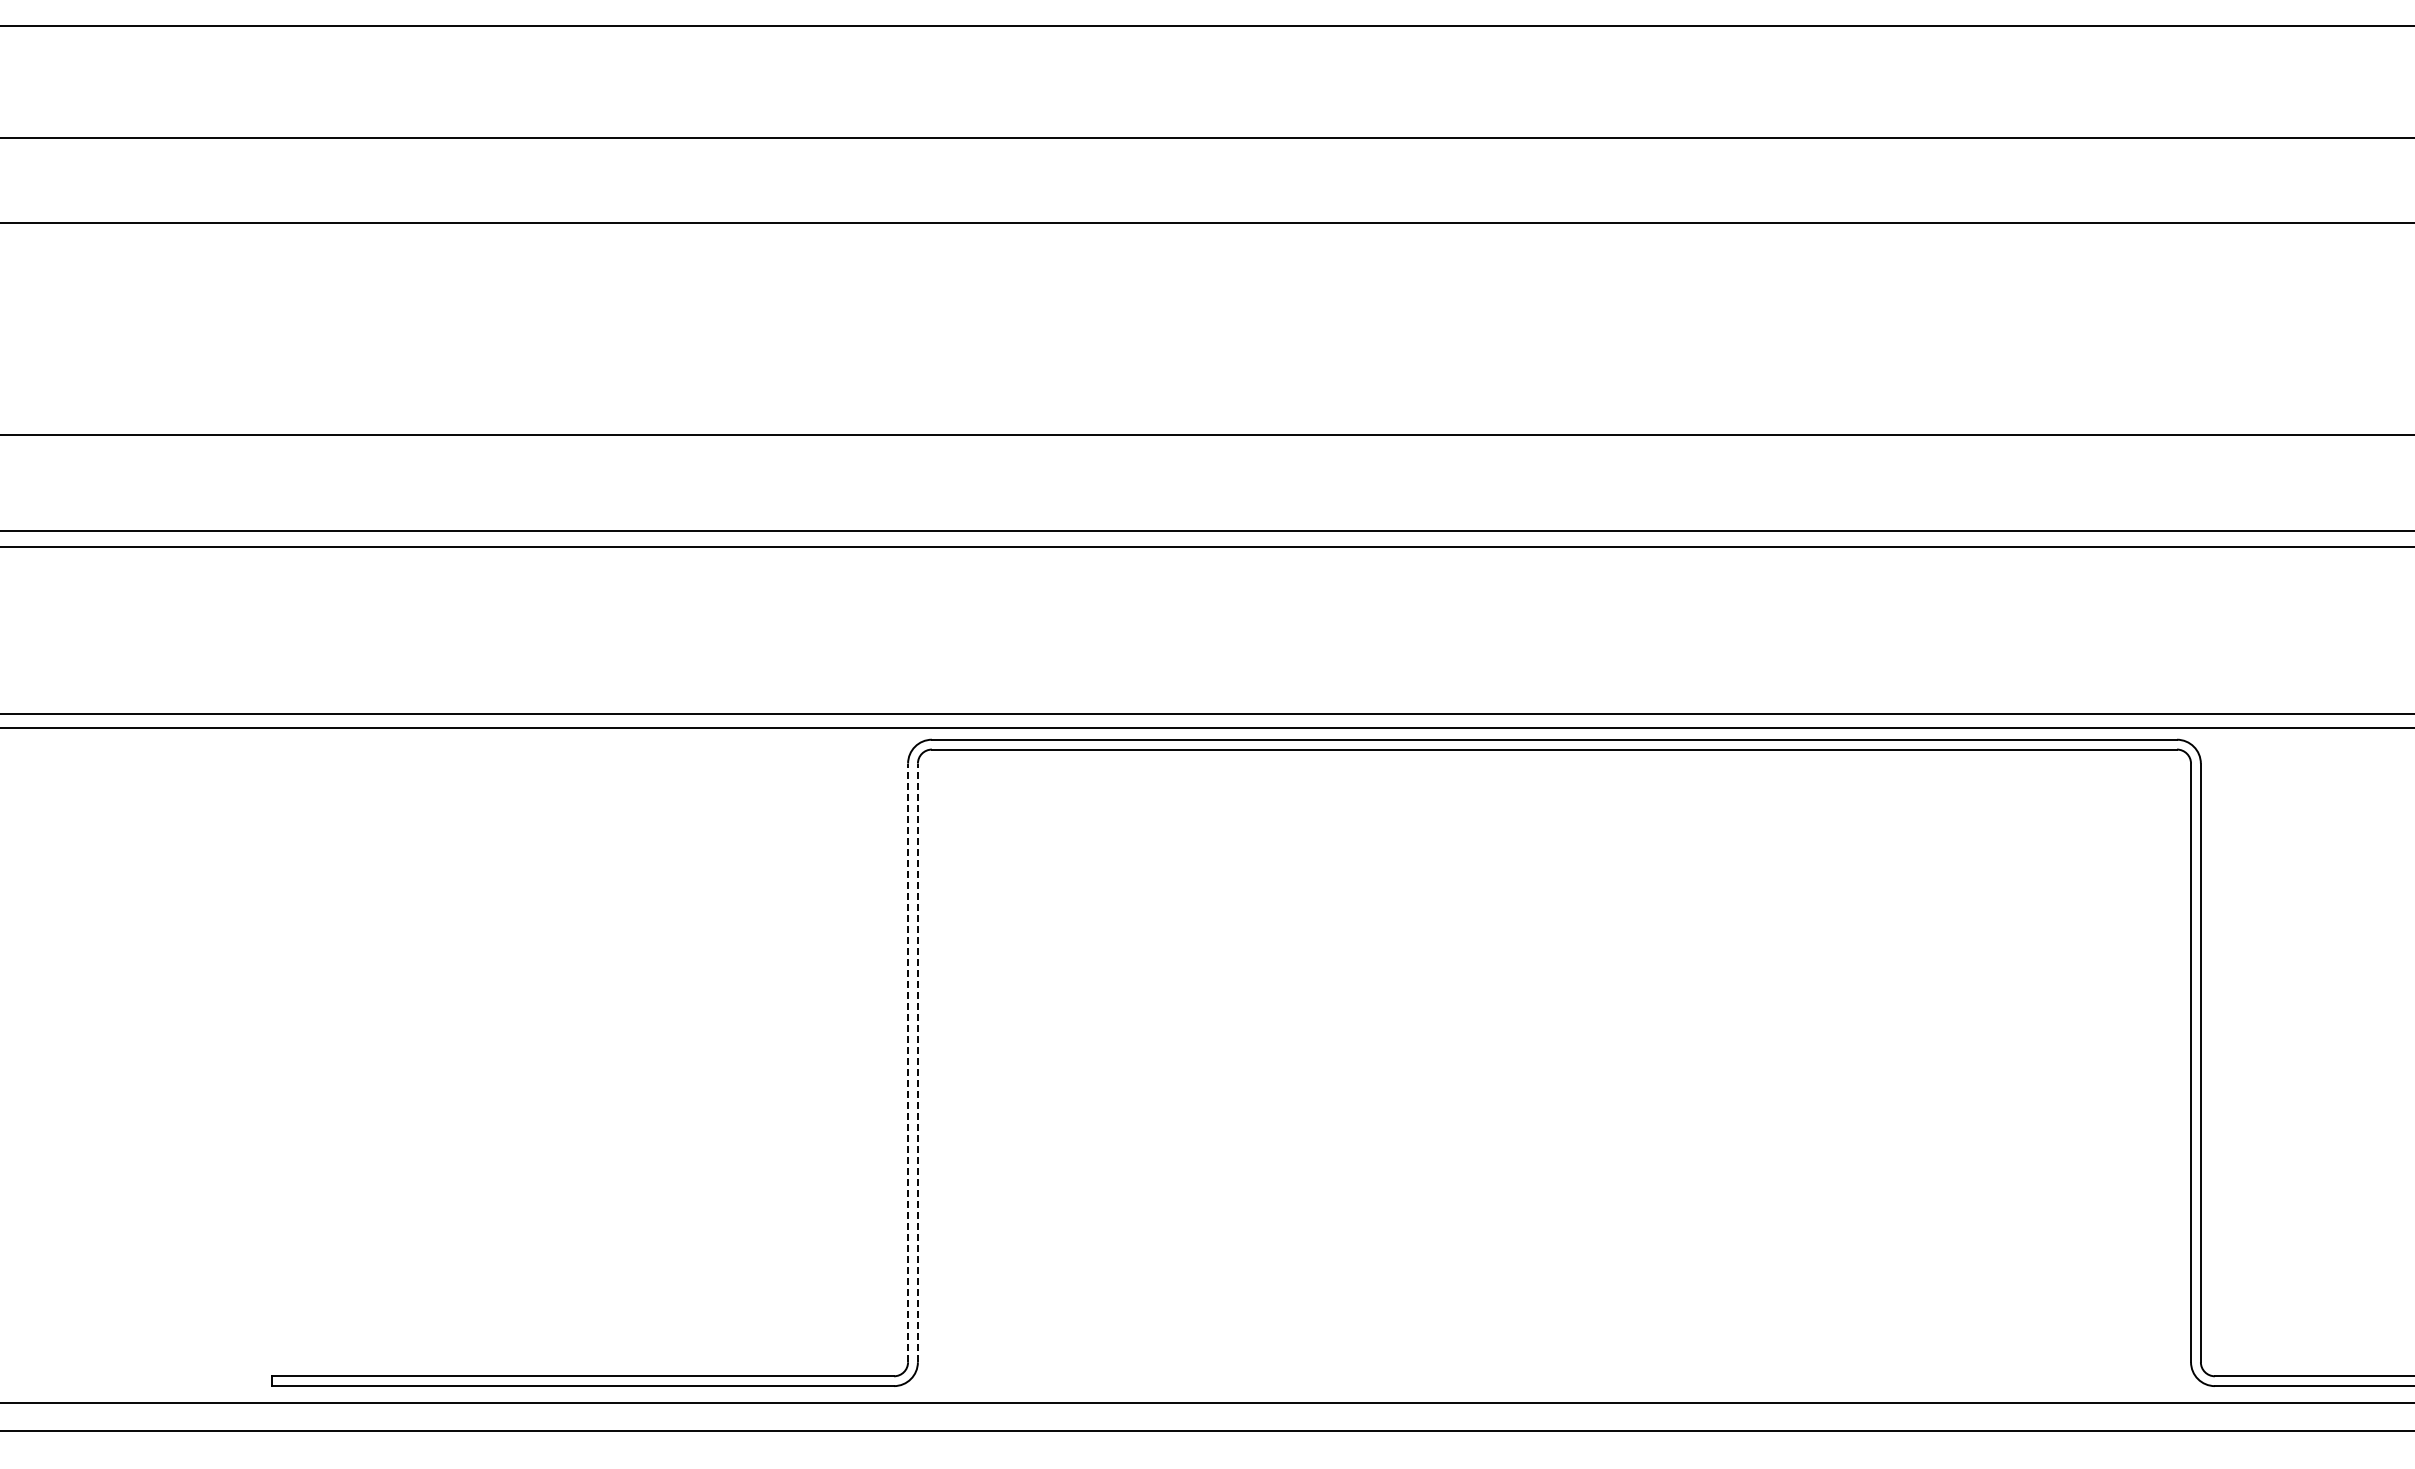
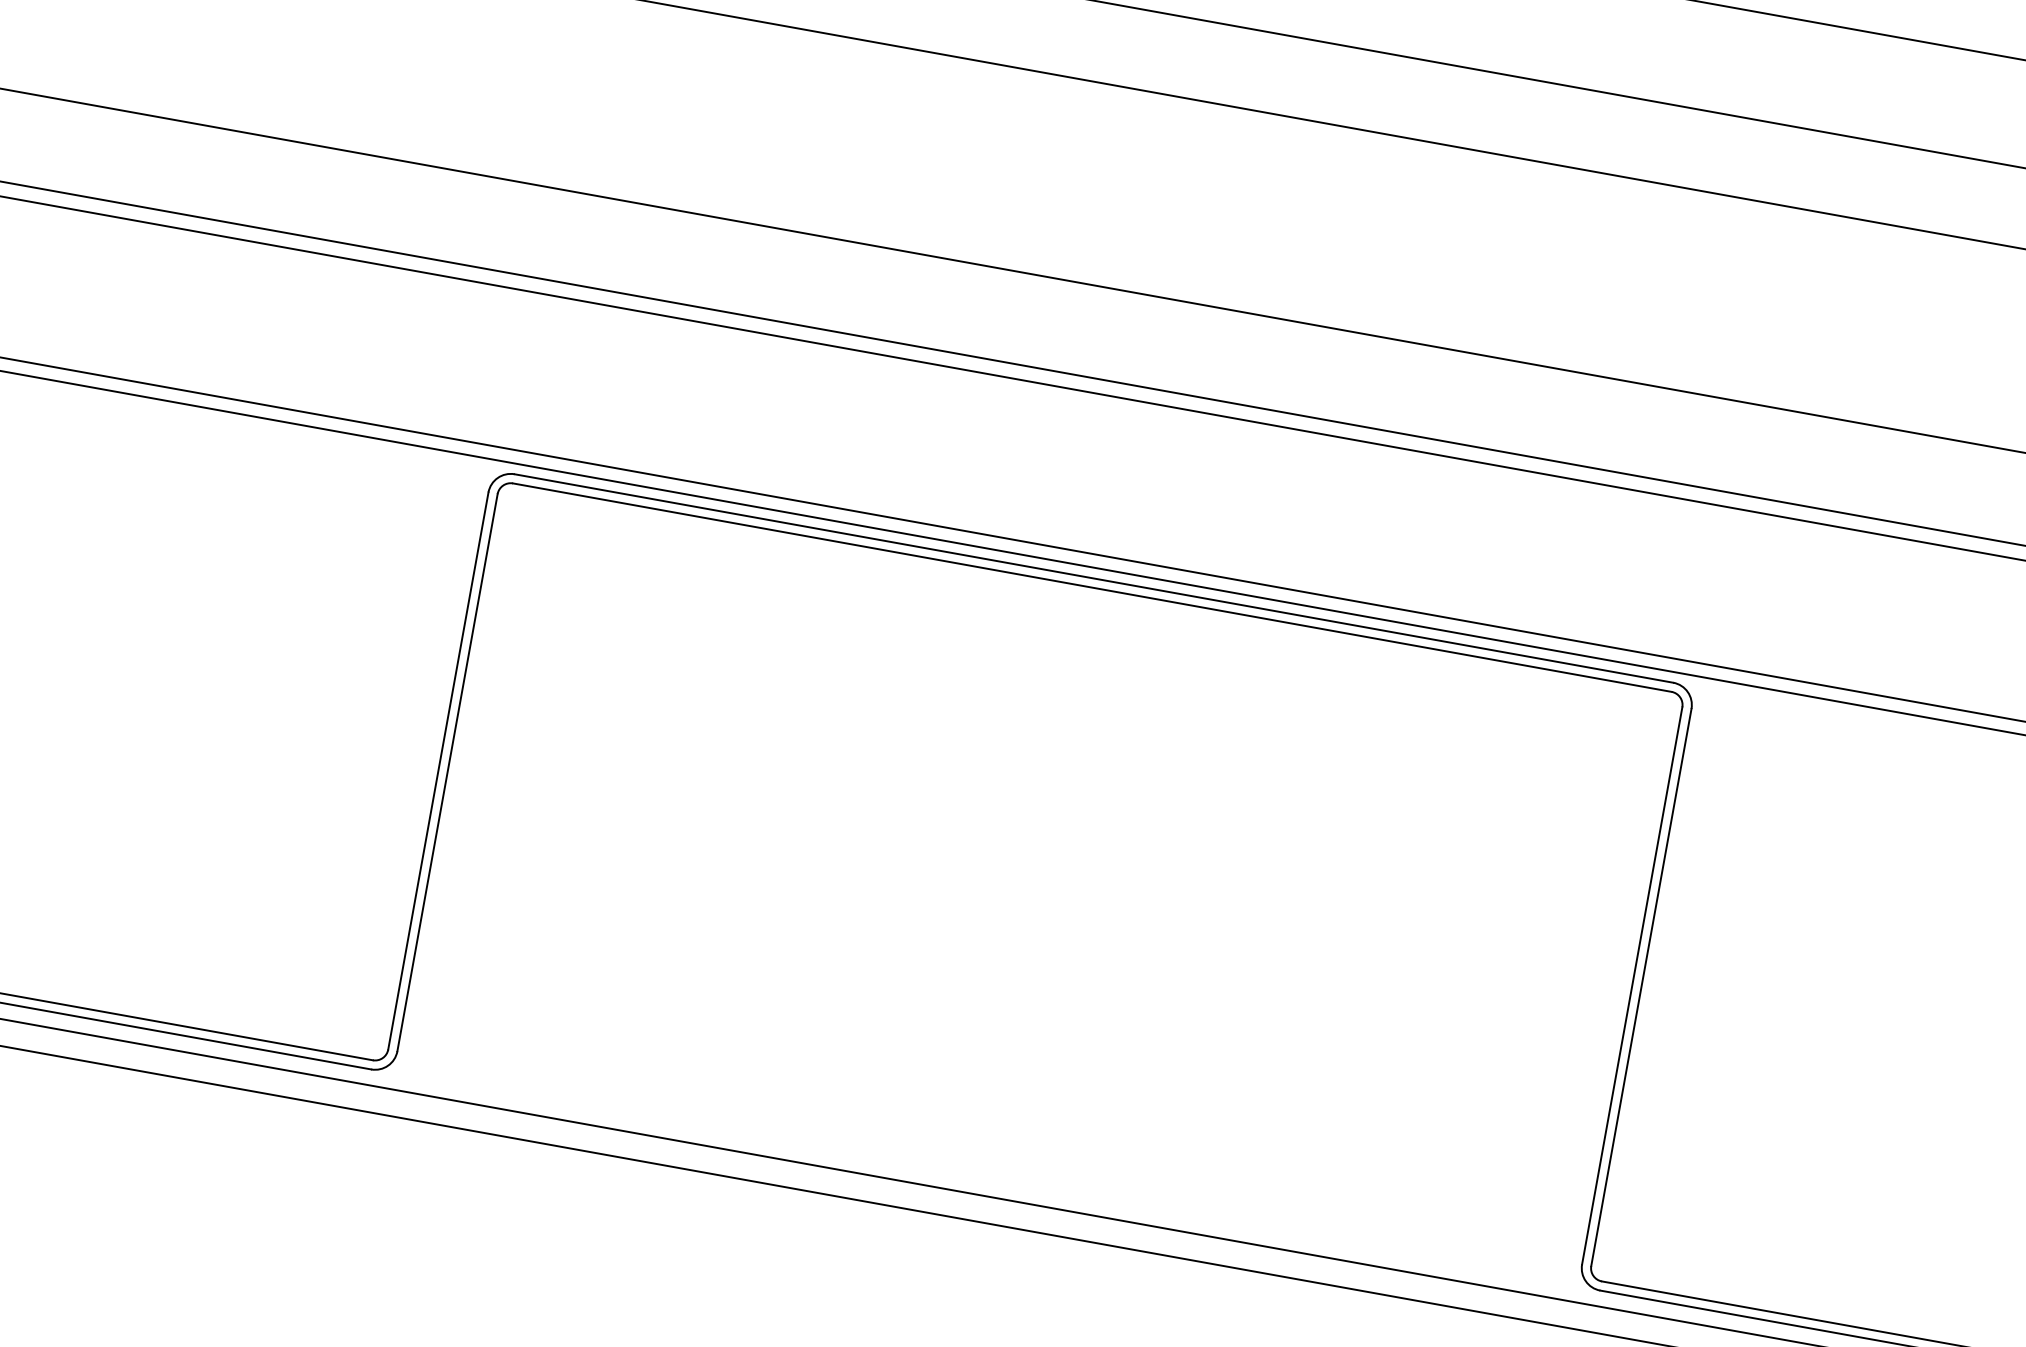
line: (908, 1062) -> (438, 770), dashed -> solid
line: (917, 1062) -> (447, 772), dashed -> solid

